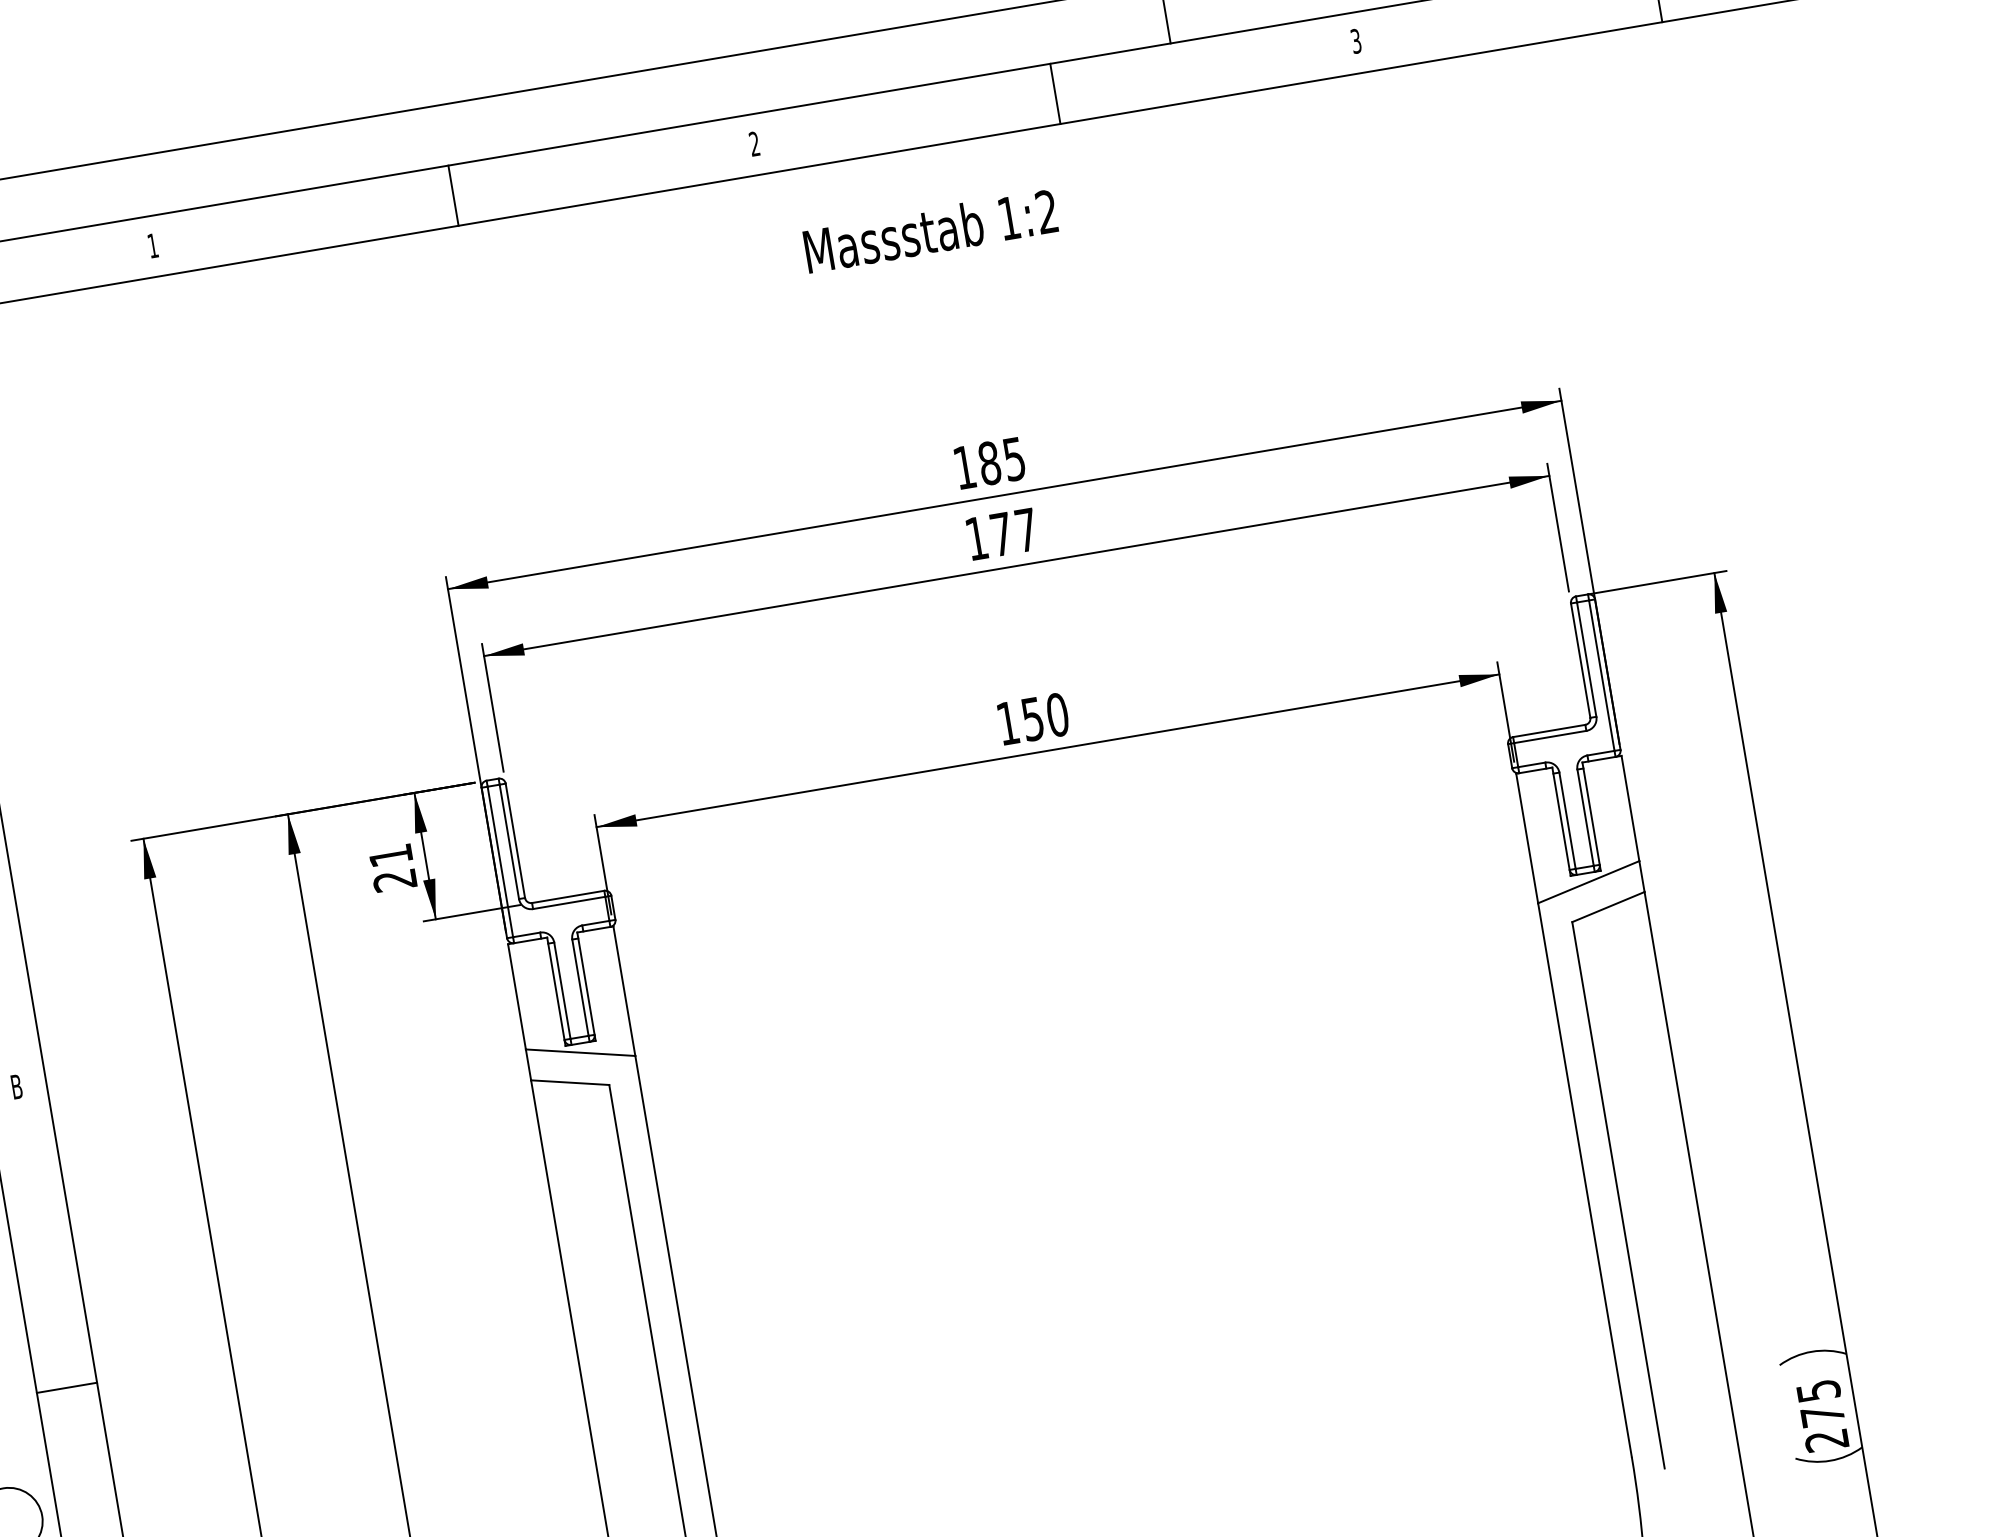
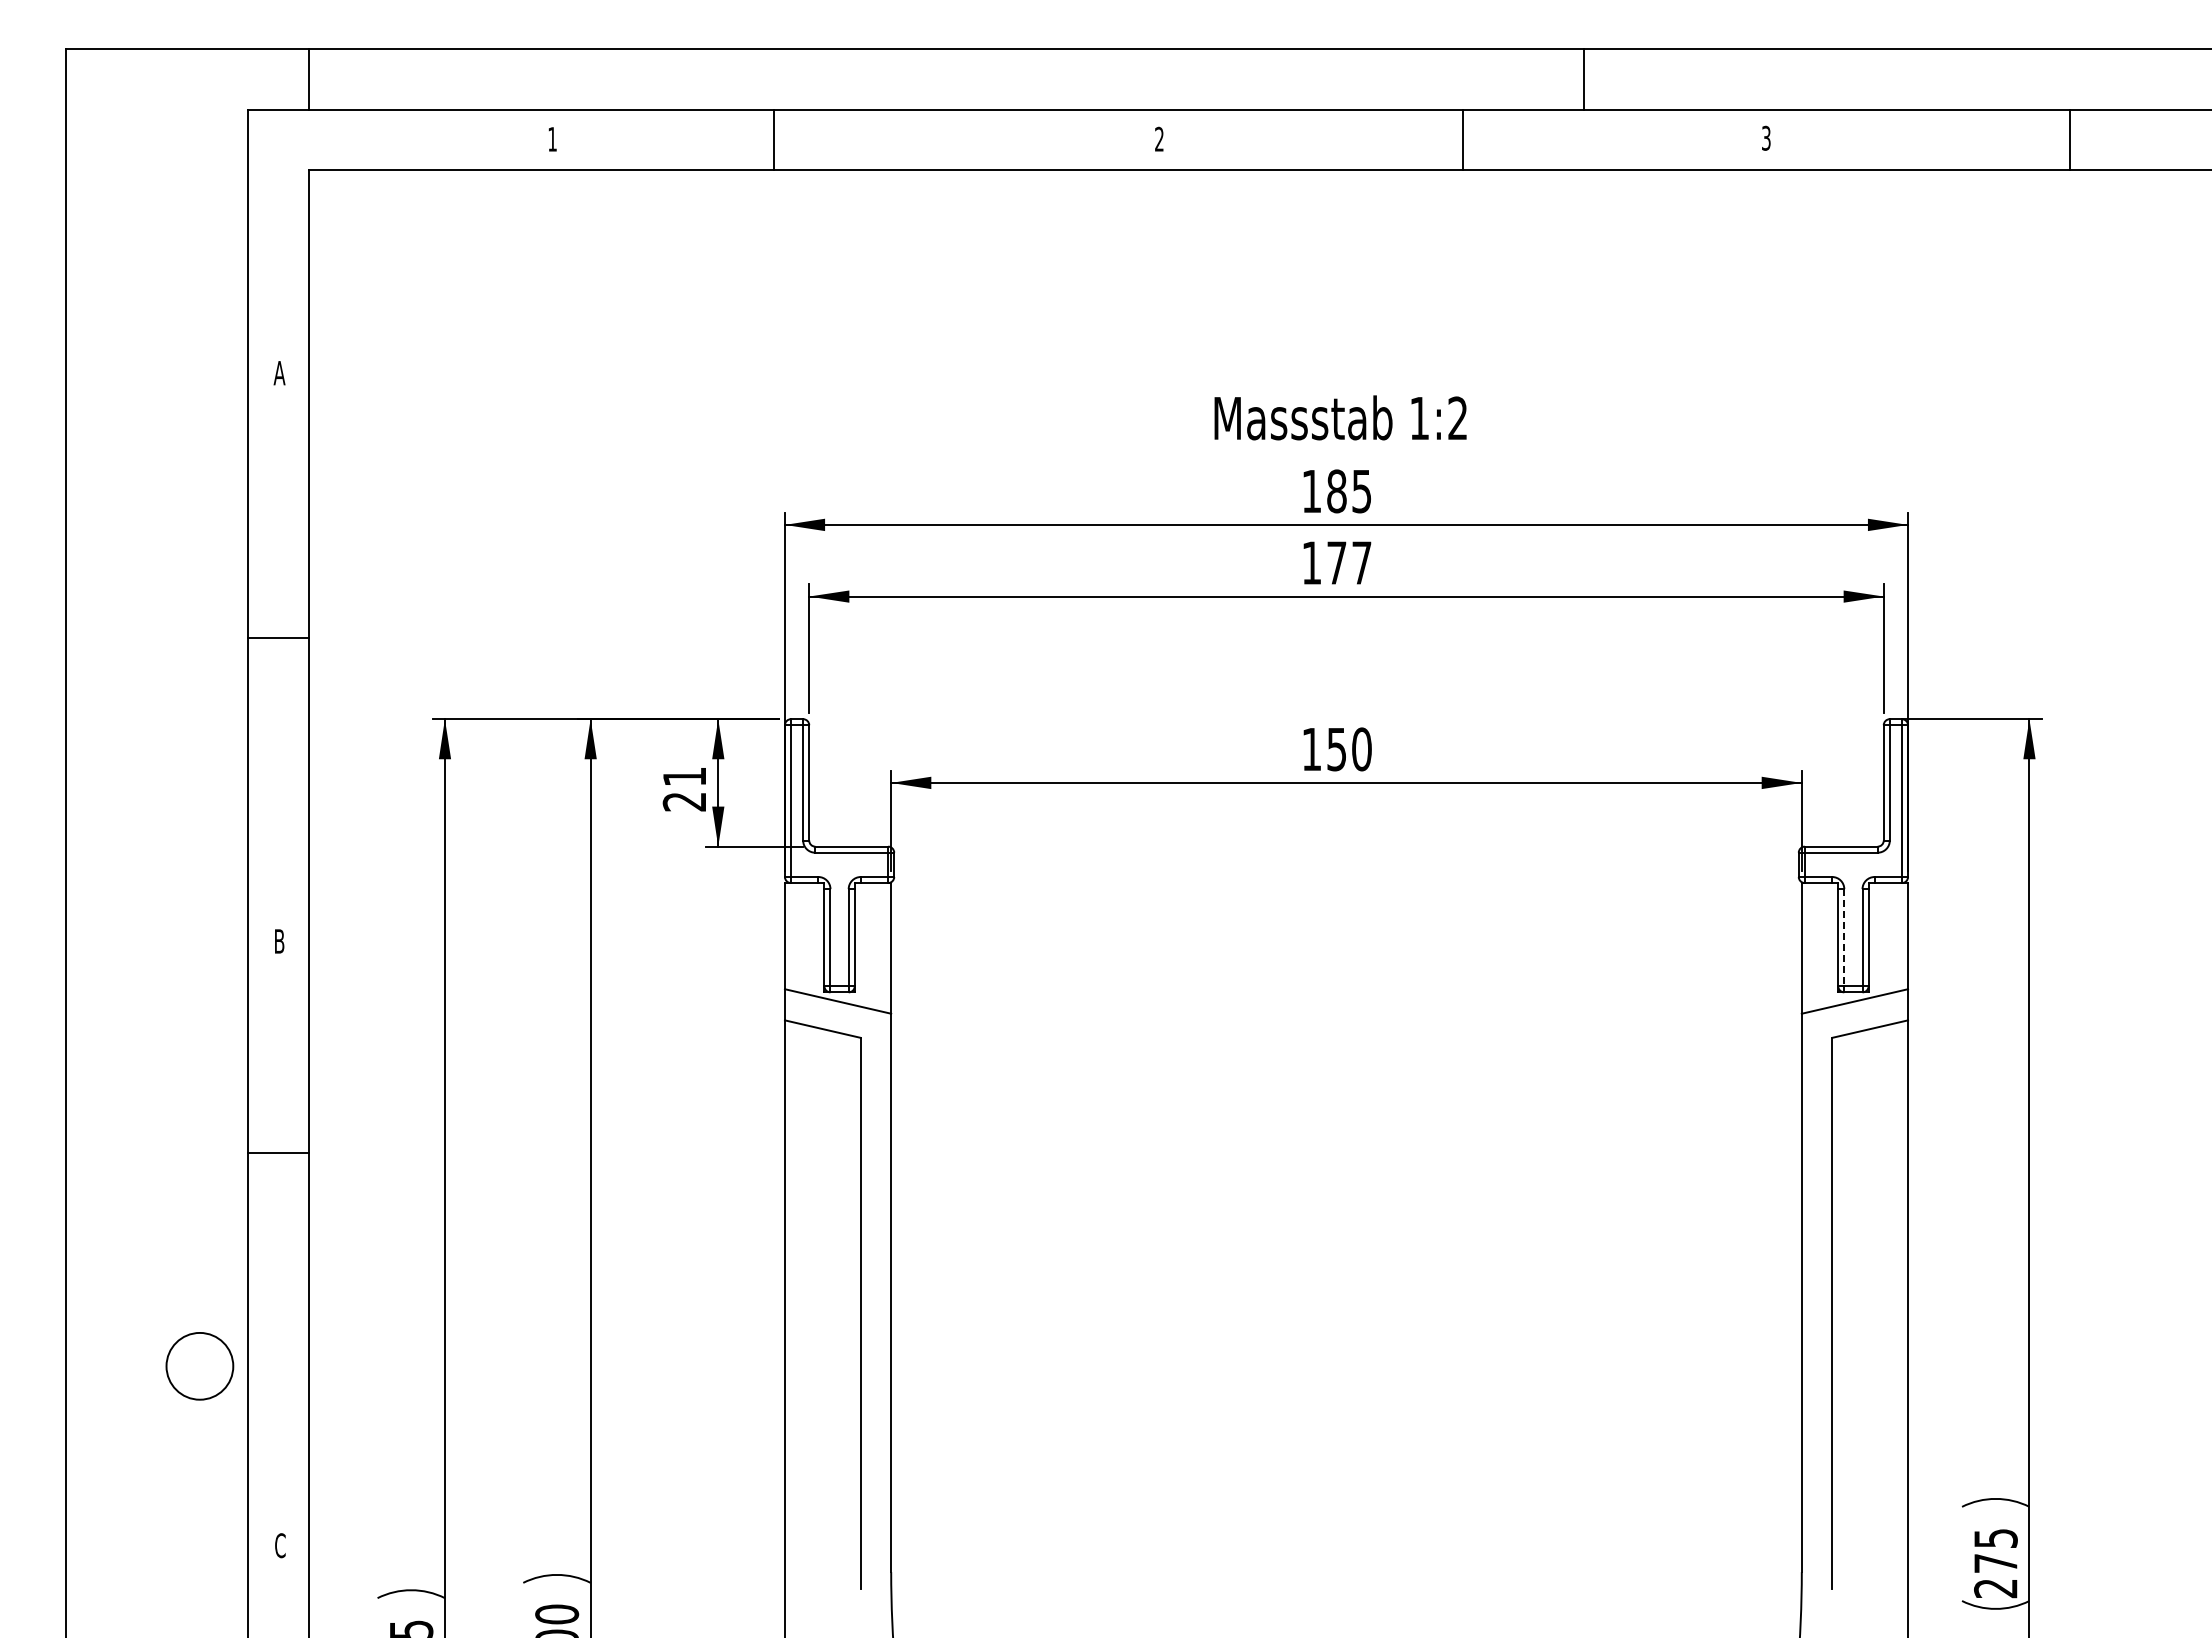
line: (453, 195) -> (773, 139), moved
text: (930, 230) -> (1340, 417), moved
line: (1567, 820) -> (1844, 937), solid -> dashed
line: (66, 1387) -> (278, 1152), moved

